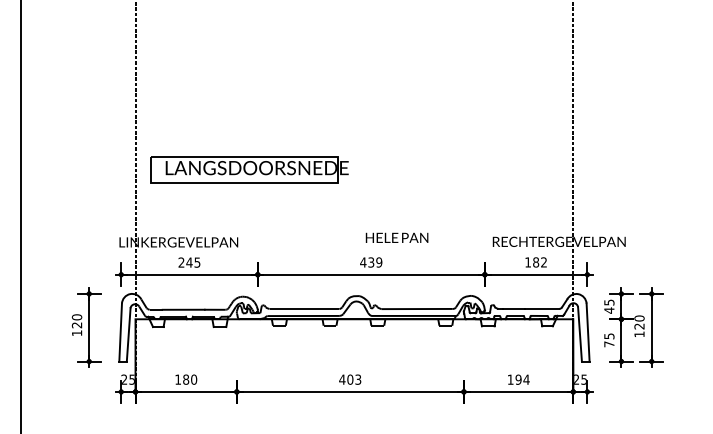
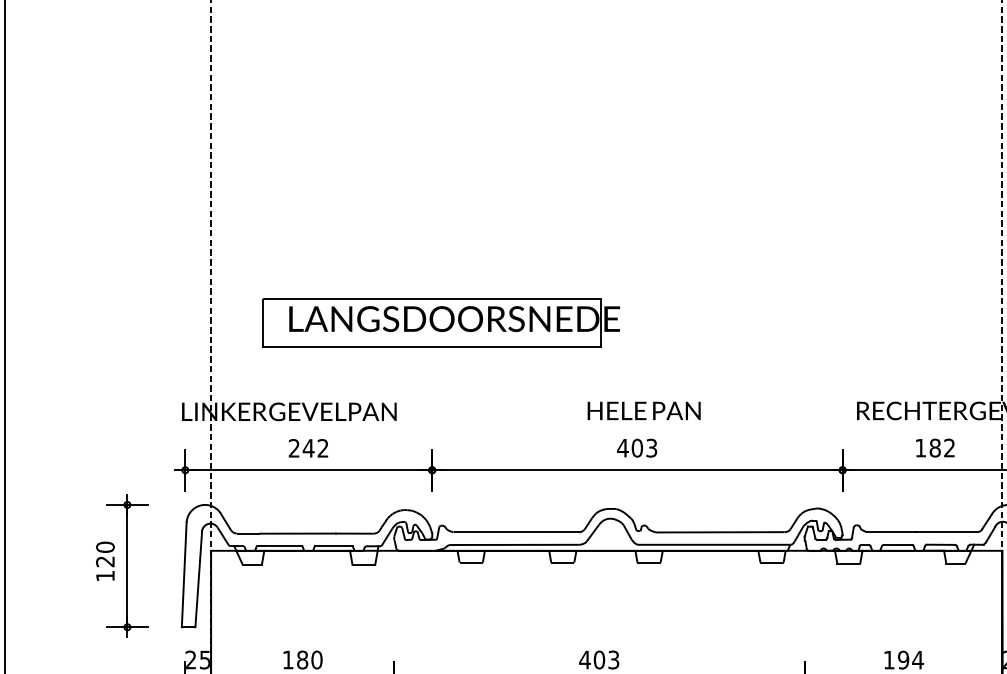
part: (249, 169) -> (440, 321), moved
text: (396, 237) -> (643, 410), moved
text: (197, 262) -> (323, 448), 245 -> 242
text: (375, 262) -> (644, 448), 439 -> 403

